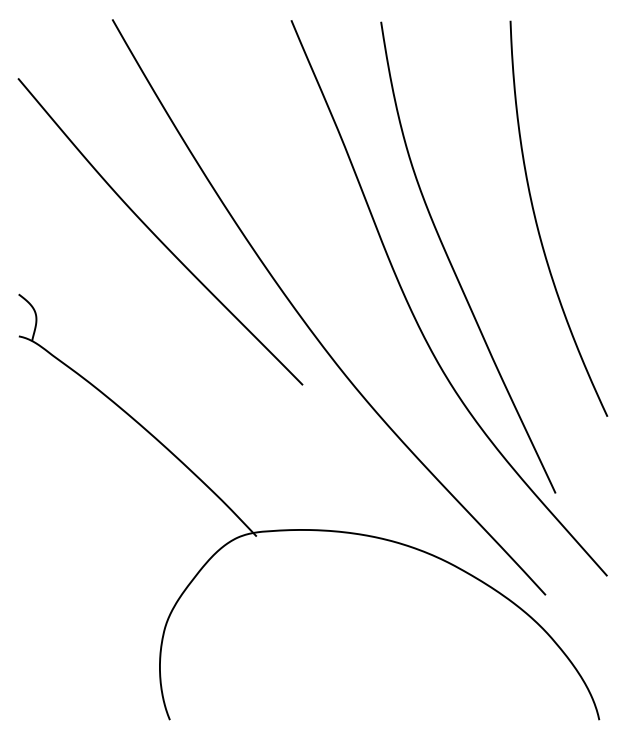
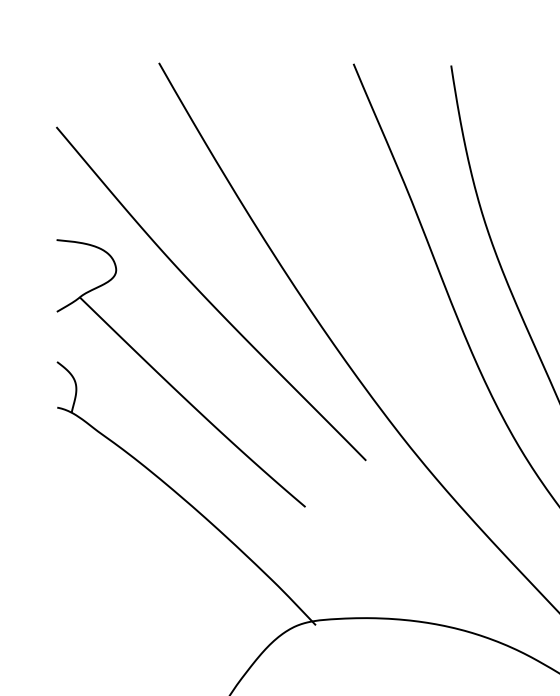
part: (122, 313) -> (169, 382), added

